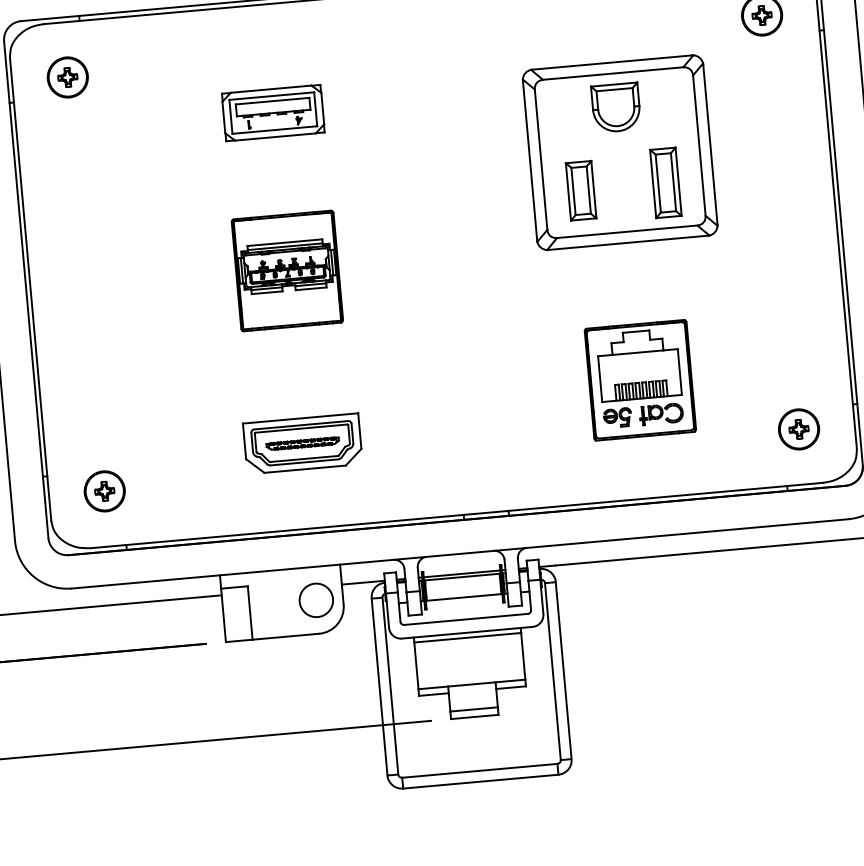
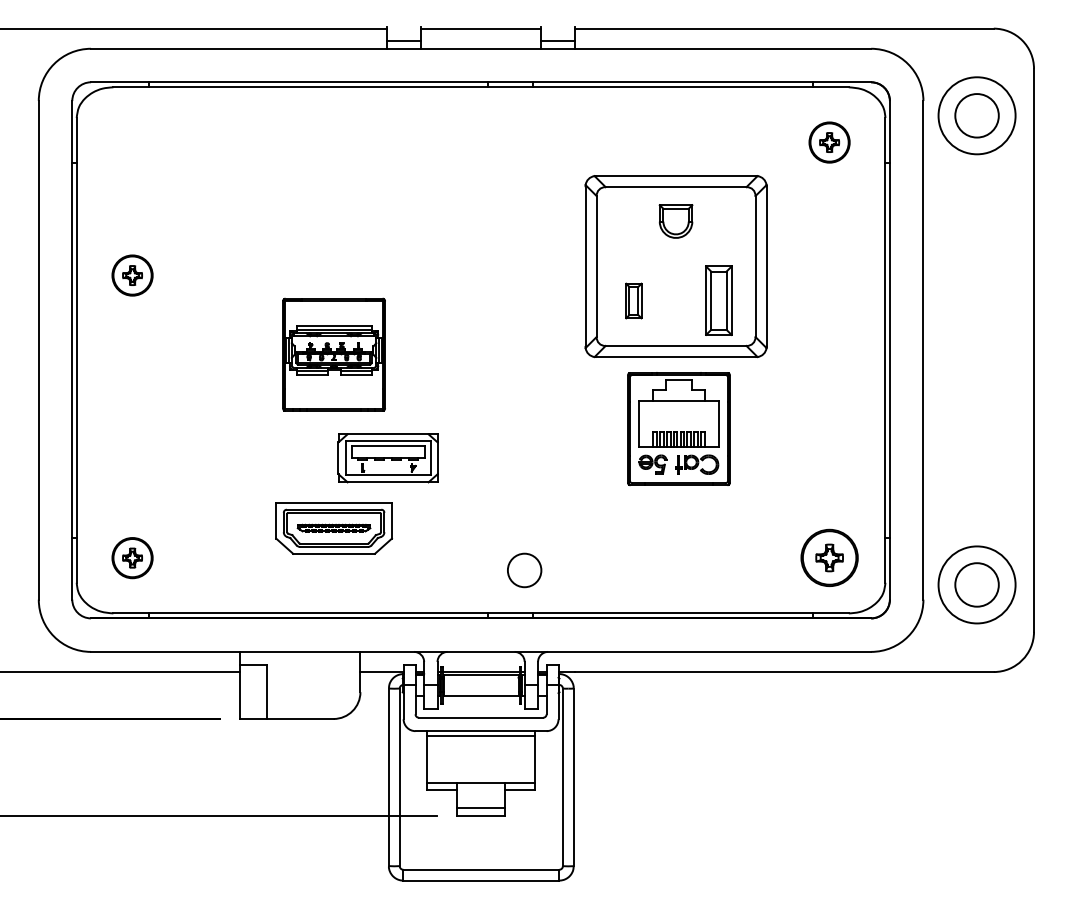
part: (67, 77) -> (132, 275), moved
part: (615, 107) -> (675, 221), size x0.7
part: (272, 113) -> (387, 458), moved
part: (580, 190) -> (633, 300), size x0.6
part: (639, 379) -> (678, 428), moved
part: (798, 429) -> (829, 558), size x1.4
circle: (316, 600) -> (524, 570), moved

